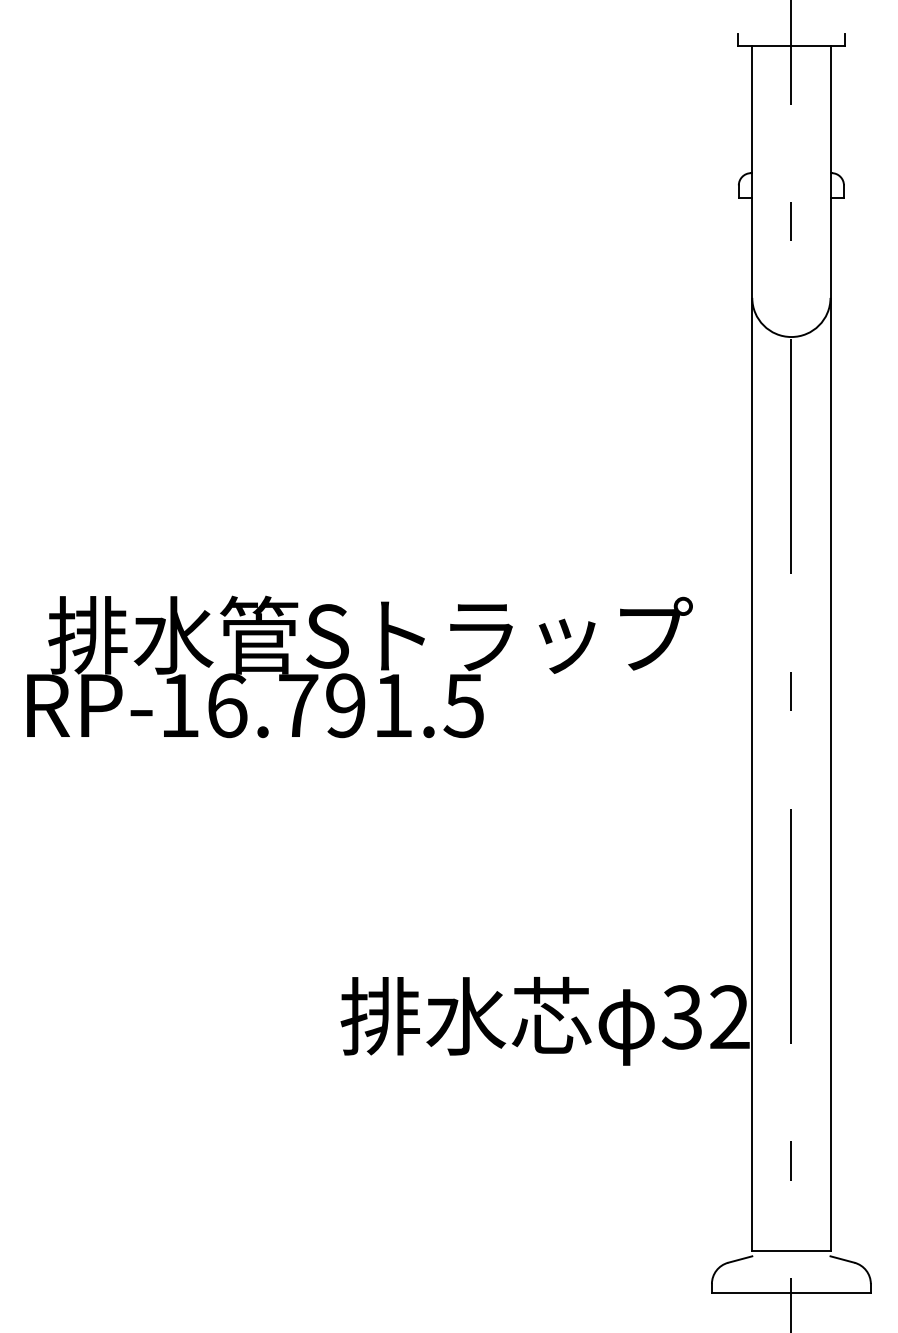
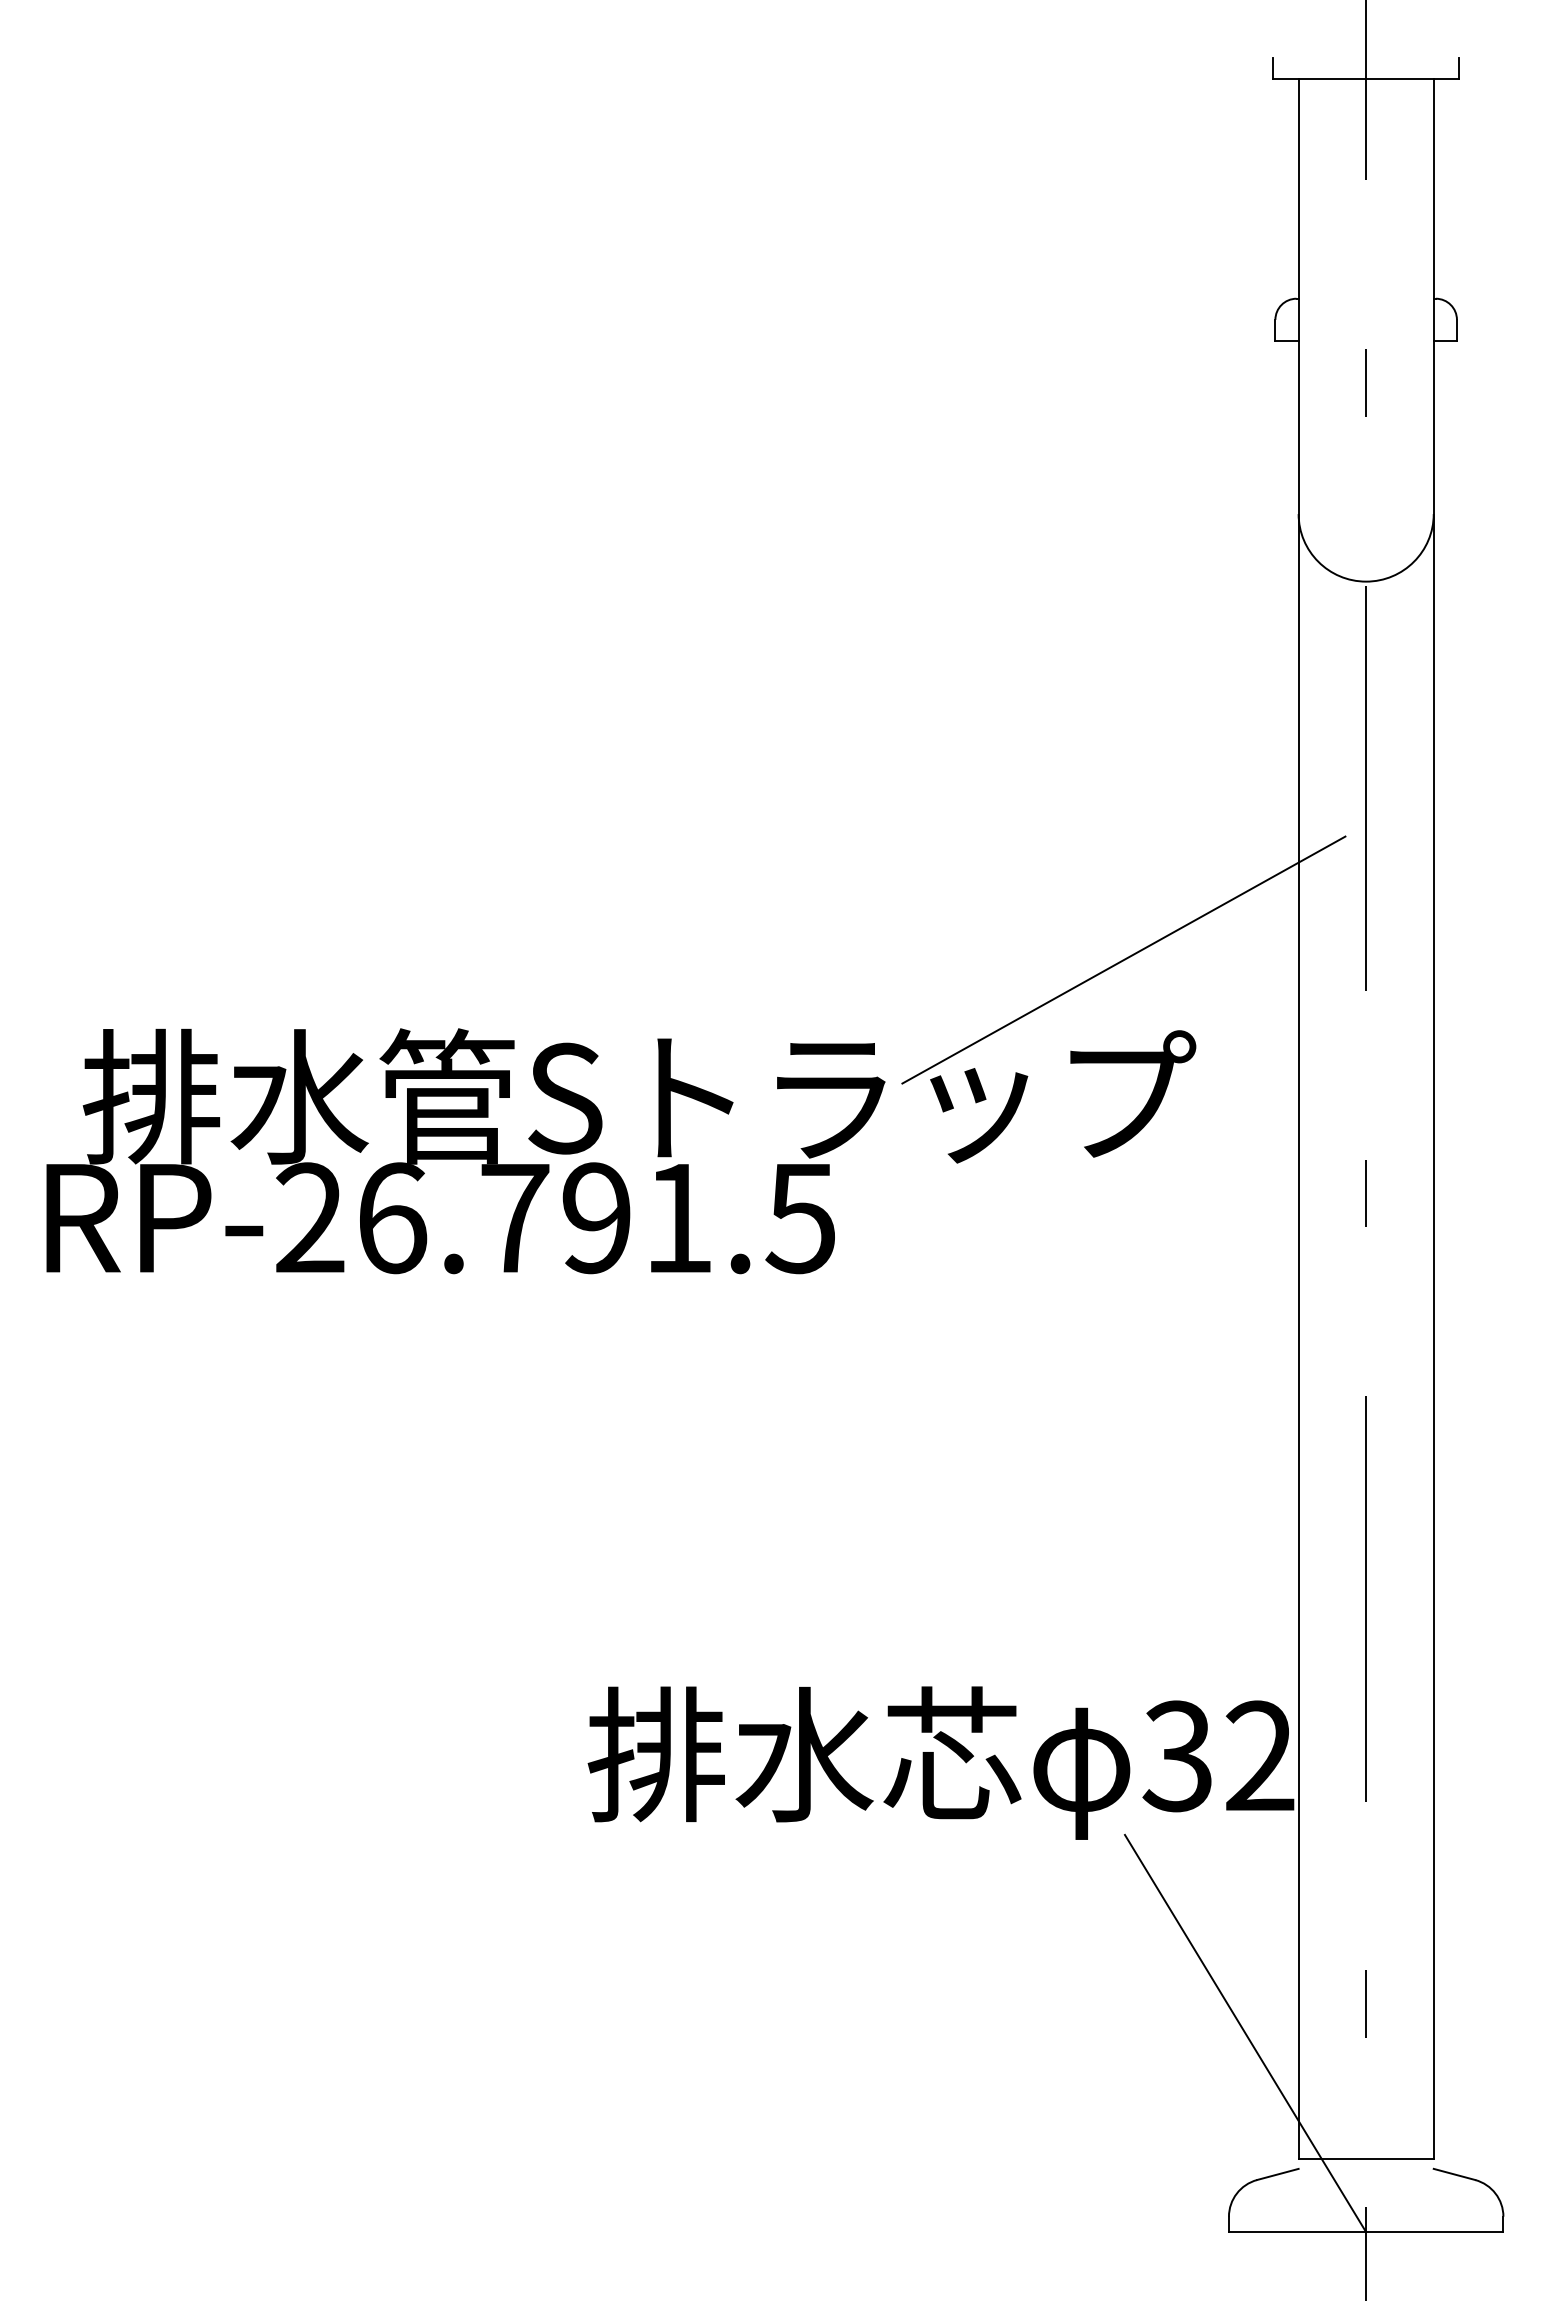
line: (650, 555) -> (1122, 958), added
text: (179, 704) -> (309, 1216), RP-16.791.5 -> RP-26.791.5
line: (721, 1177) -> (1245, 2032), added

